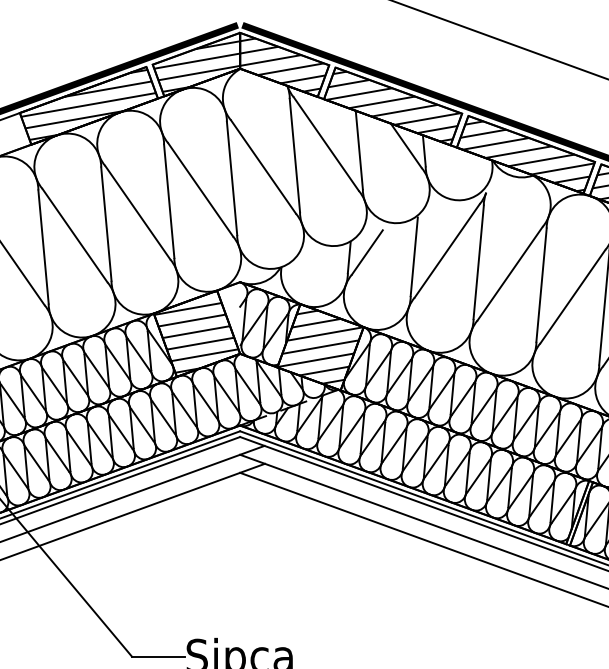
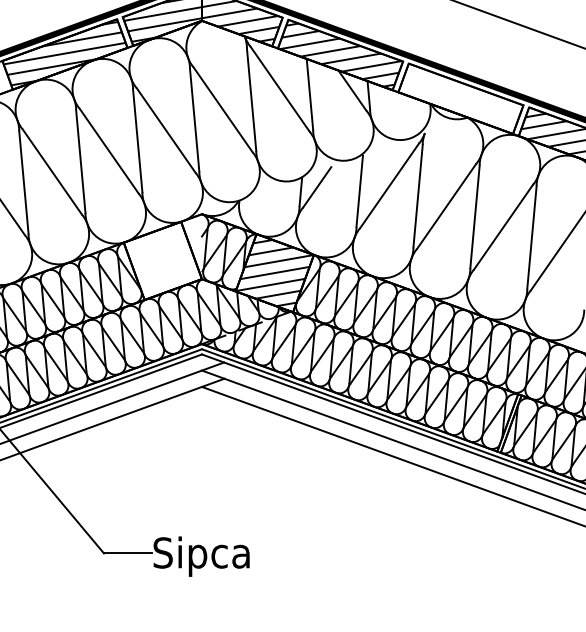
hatch: (526, 155) -> (461, 99), removed
hatch: (196, 332) -> (162, 259), removed

